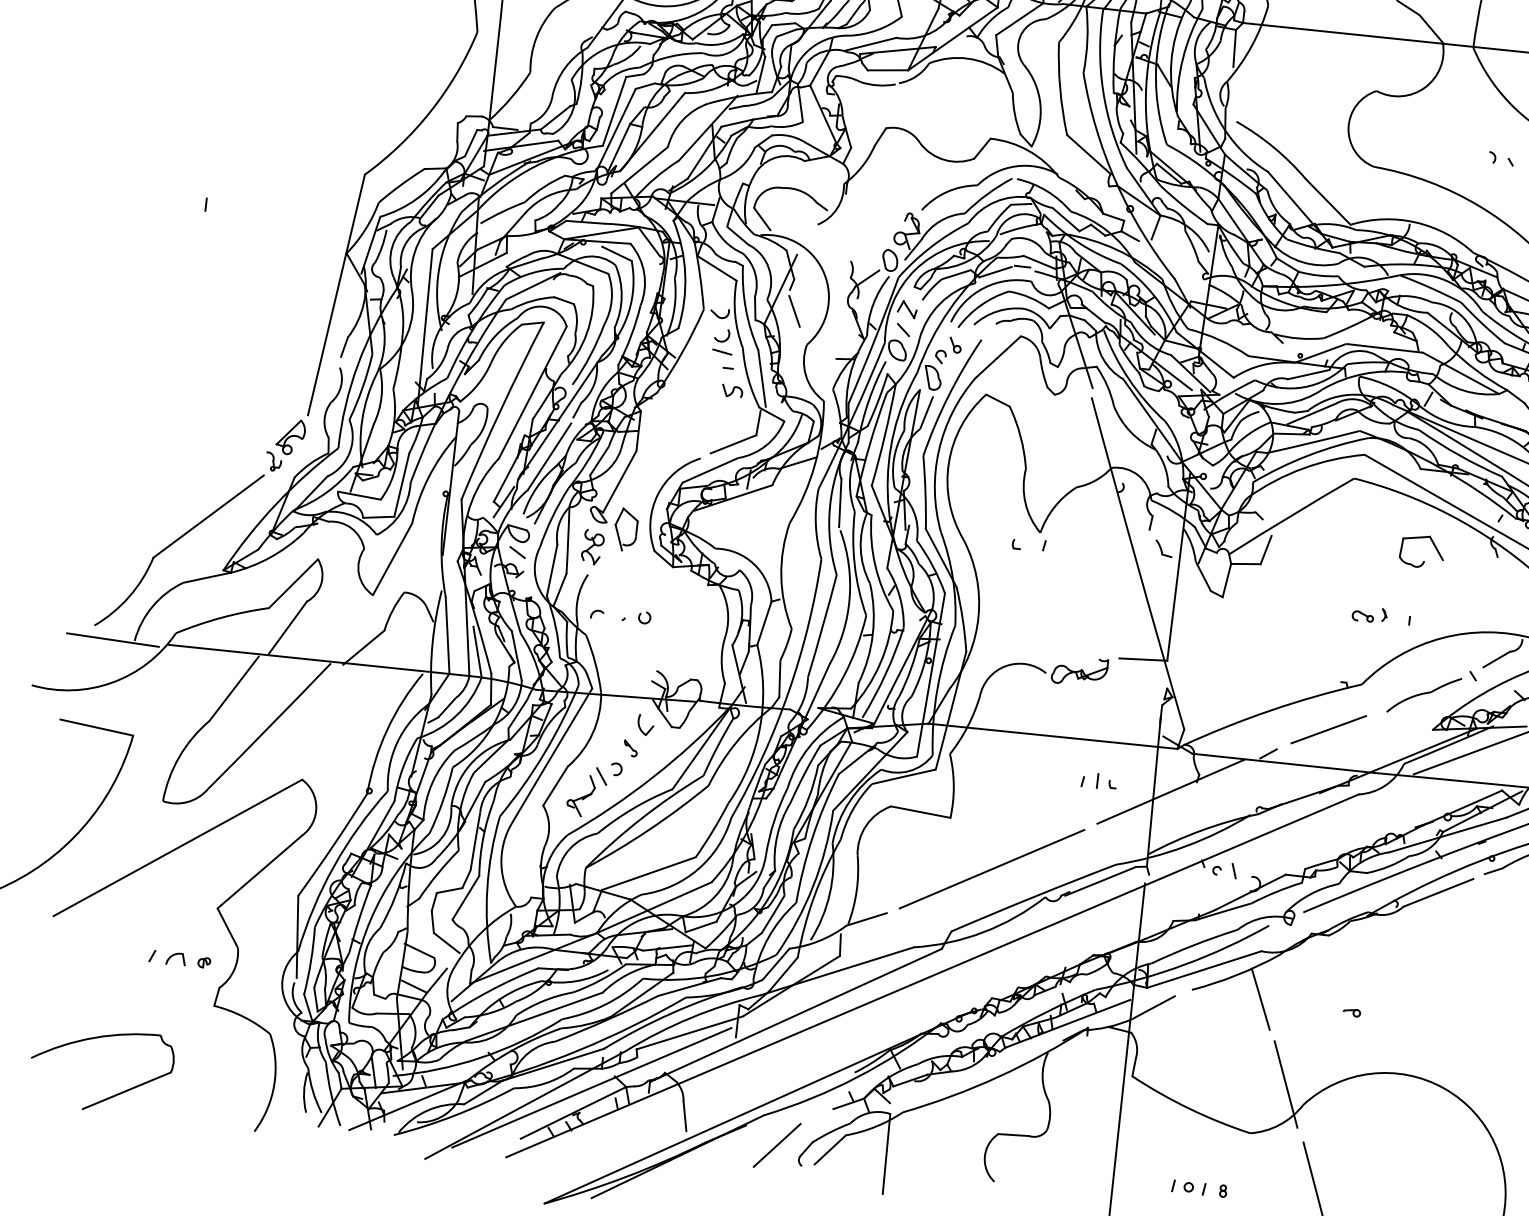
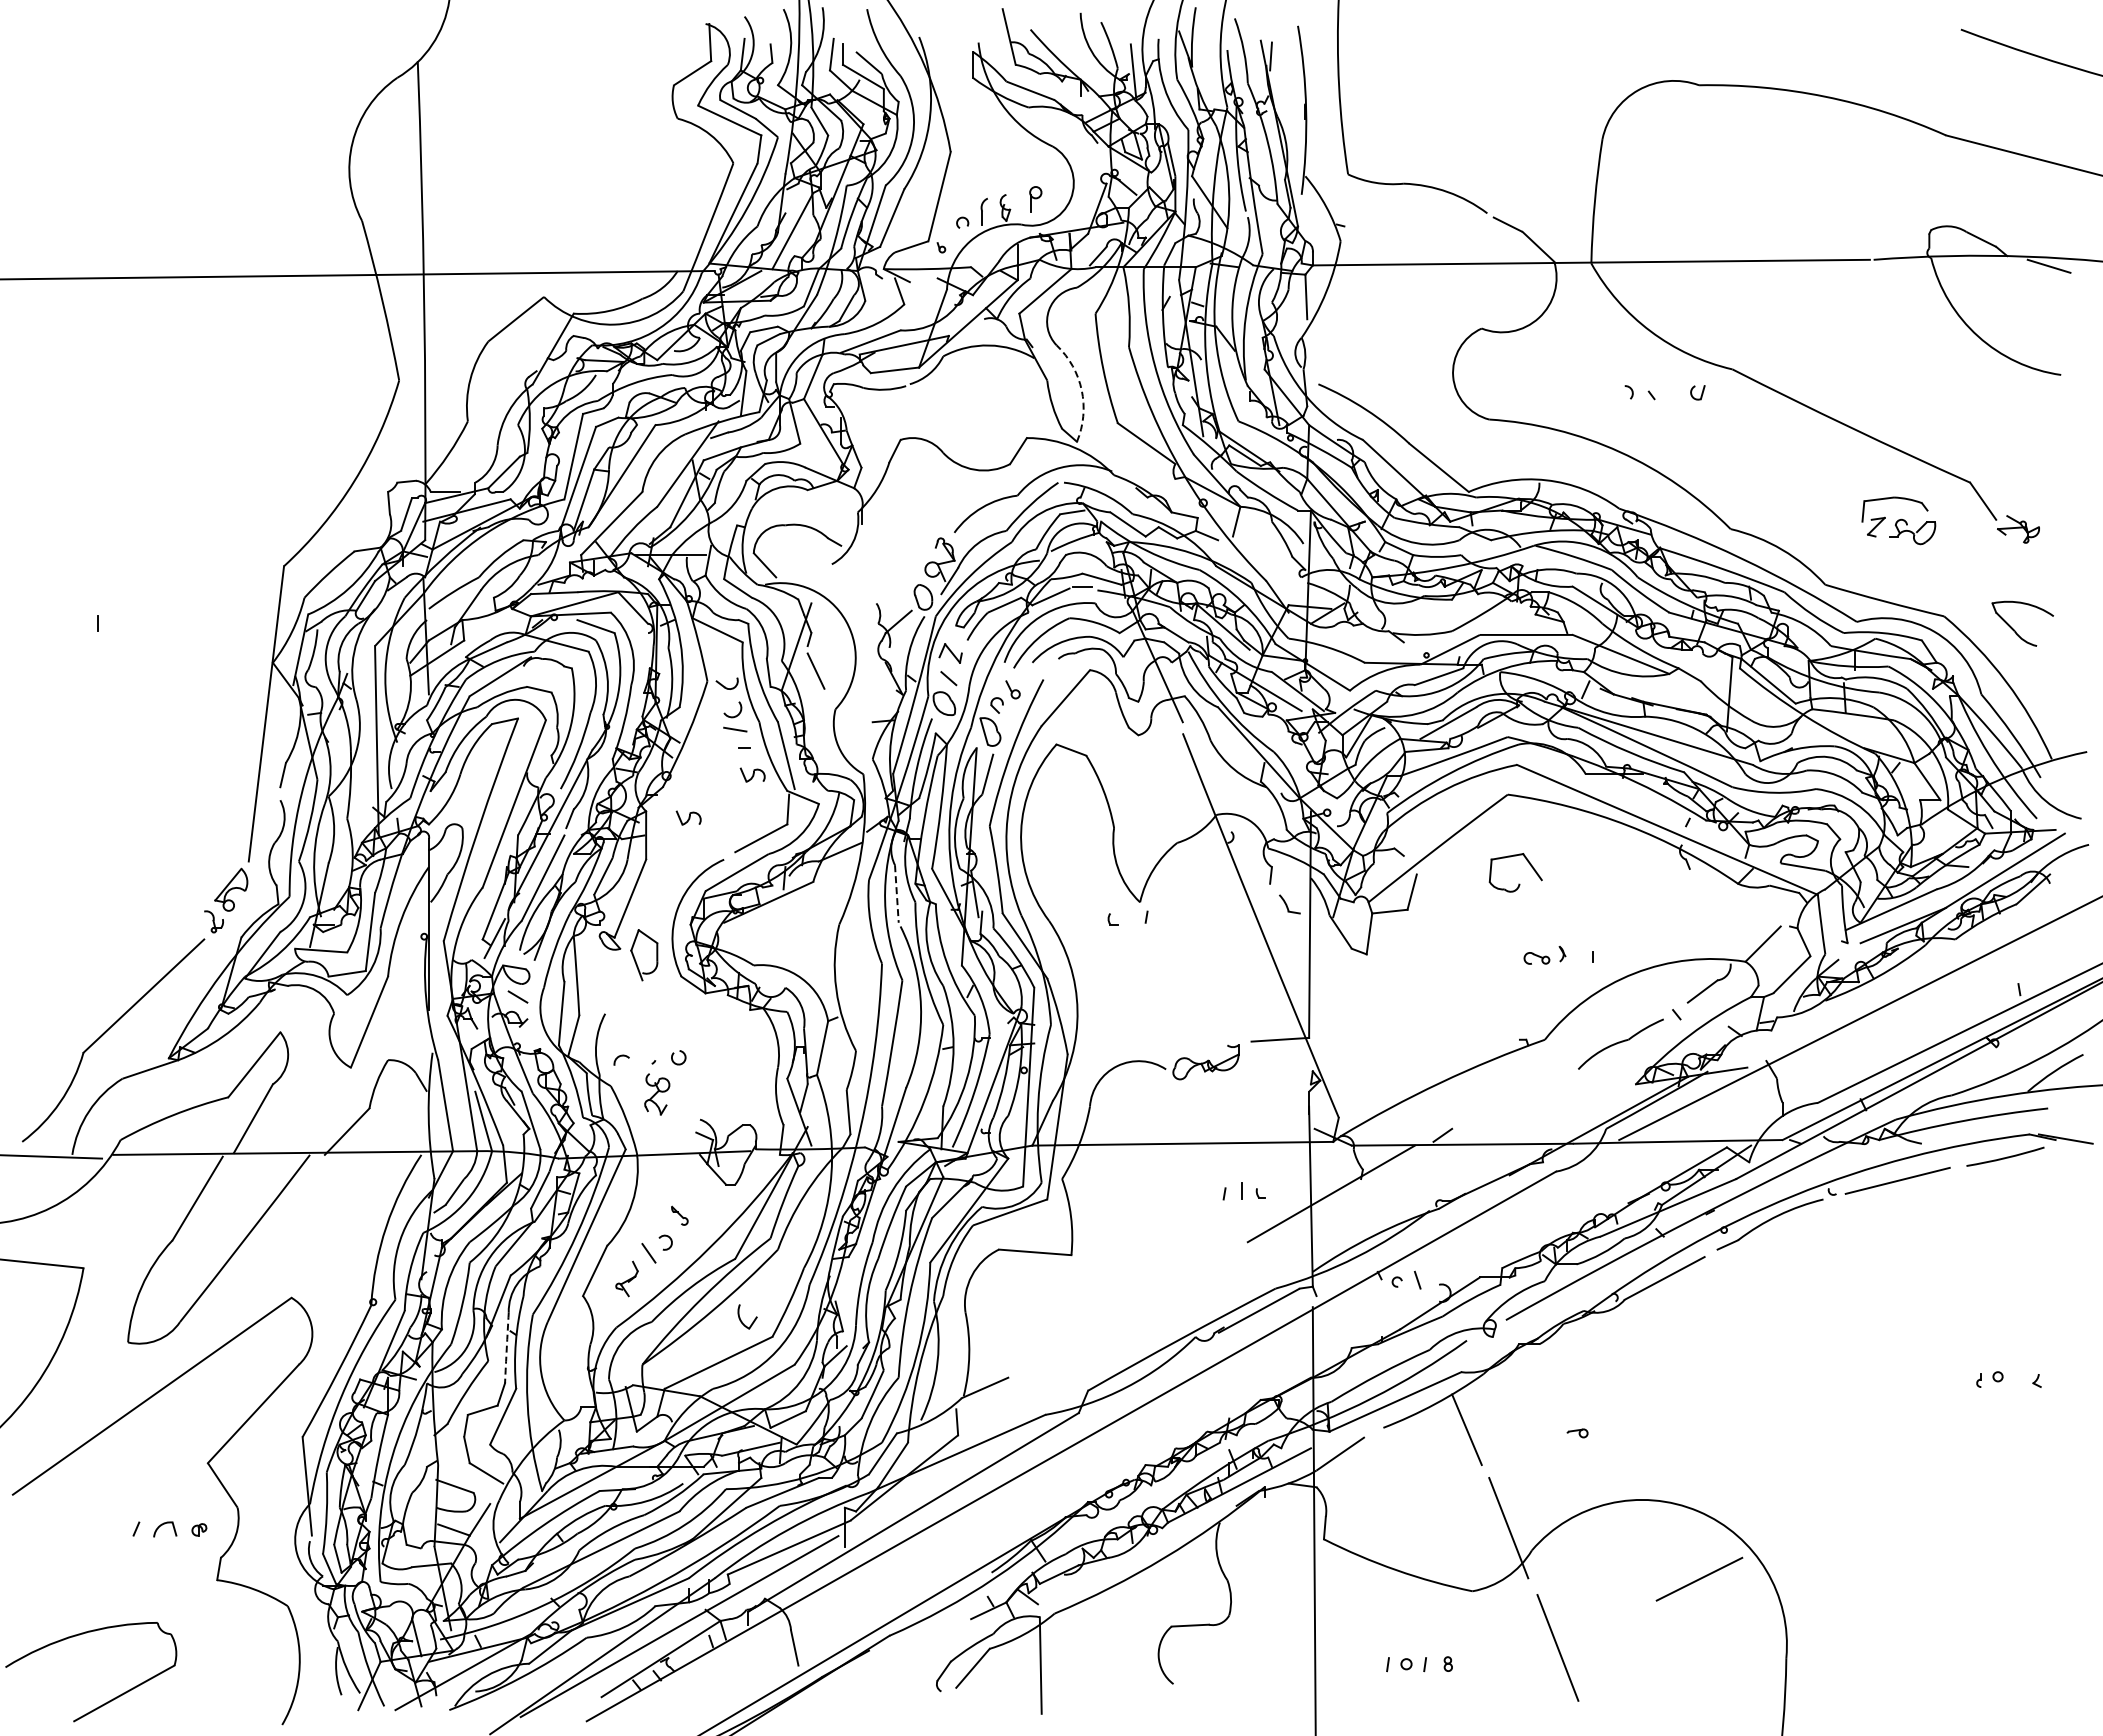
arc: (1040, 104) -> (1081, 390), solid -> dashed
part: (675, 420) -> (688, 817), added
line: (840, 502) -> (896, 893), solid -> dashed
part: (593, 547) -> (657, 1094), moved
part: (1423, 560) -> (1518, 883), moved
part: (640, 726) -> (741, 1319), moved
line: (1328, 729) -> (1699, 1578), moved
part: (580, 795) -> (626, 1278), size x0.7
arc: (475, 841) -> (506, 1348), solid -> dashed
line: (991, 868) -> (1127, 1310), removed
line: (776, 1144) -> (908, 1669), removed

